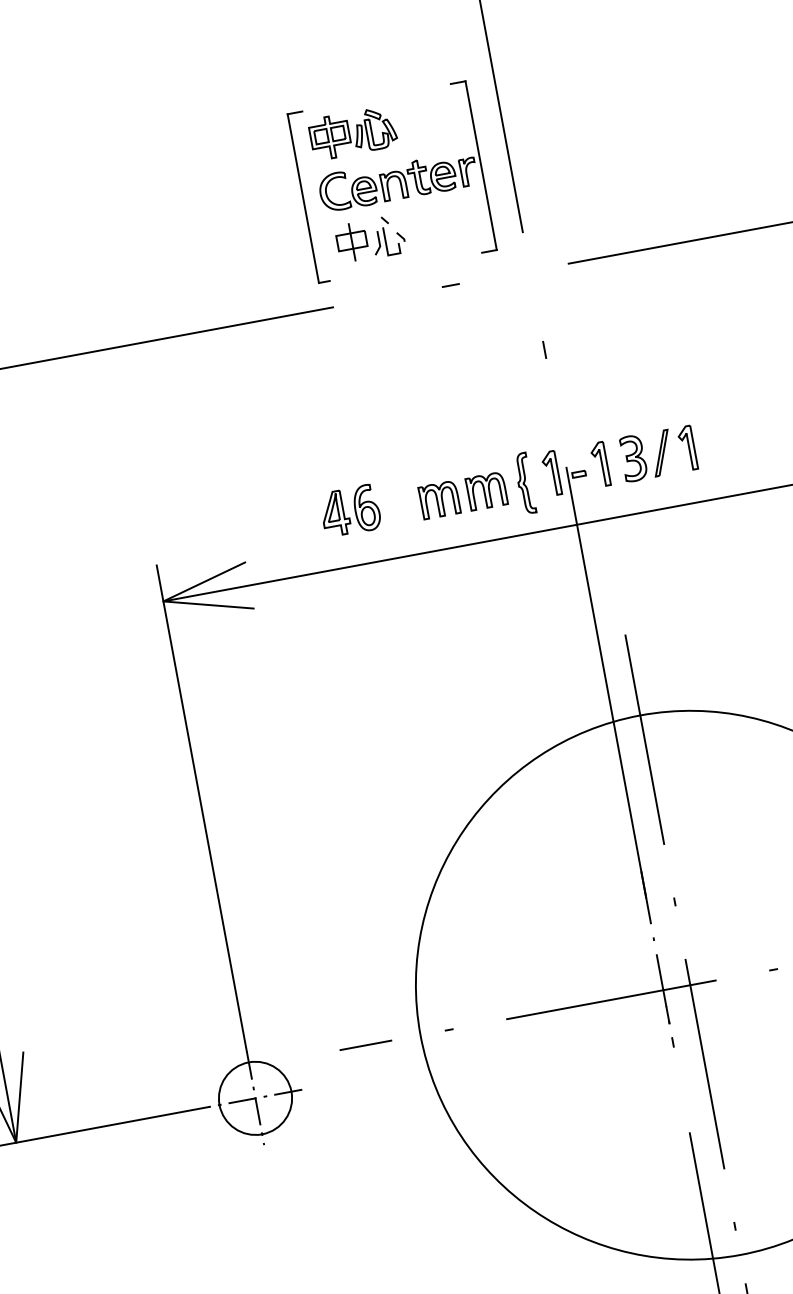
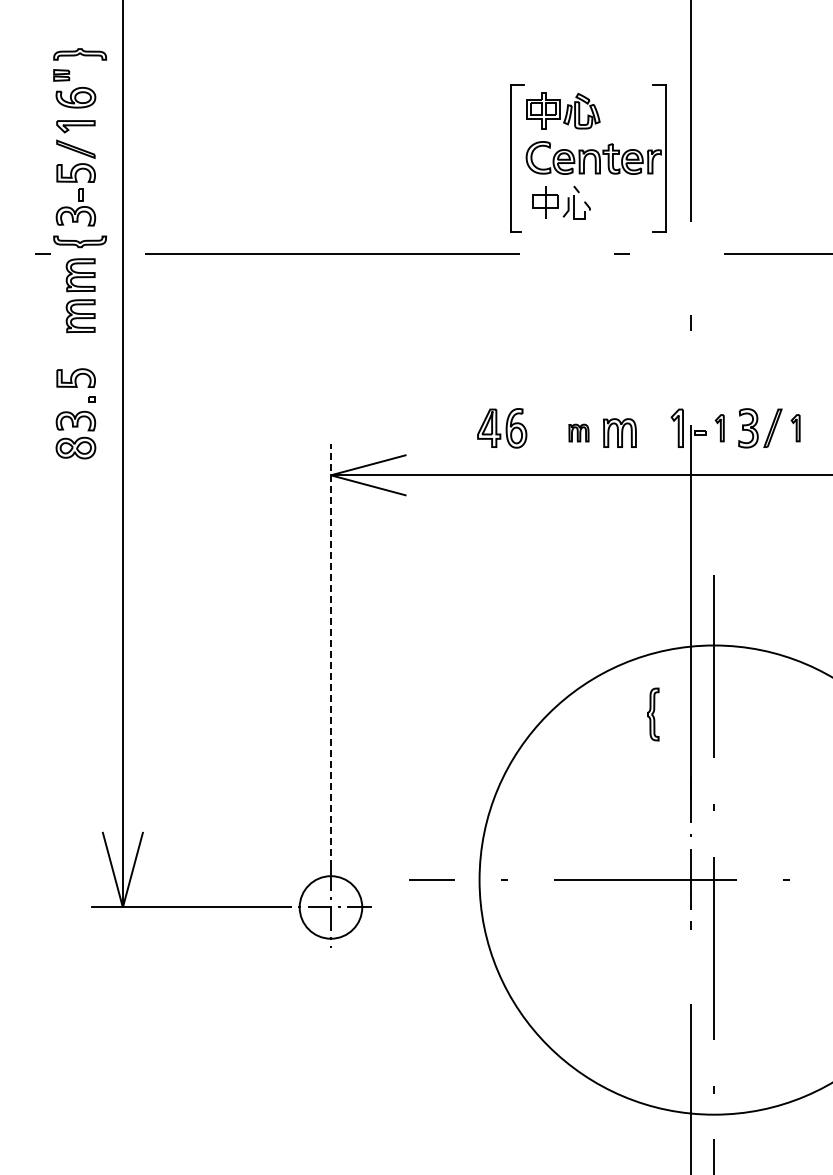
part: (687, 447) -> (795, 427), size x0.7
part: (599, 463) -> (719, 427), size x0.7
part: (525, 483) -> (653, 714), moved
part: (438, 499) -> (578, 432), size x0.6
line: (201, 807) -> (330, 654), solid -> dashed

